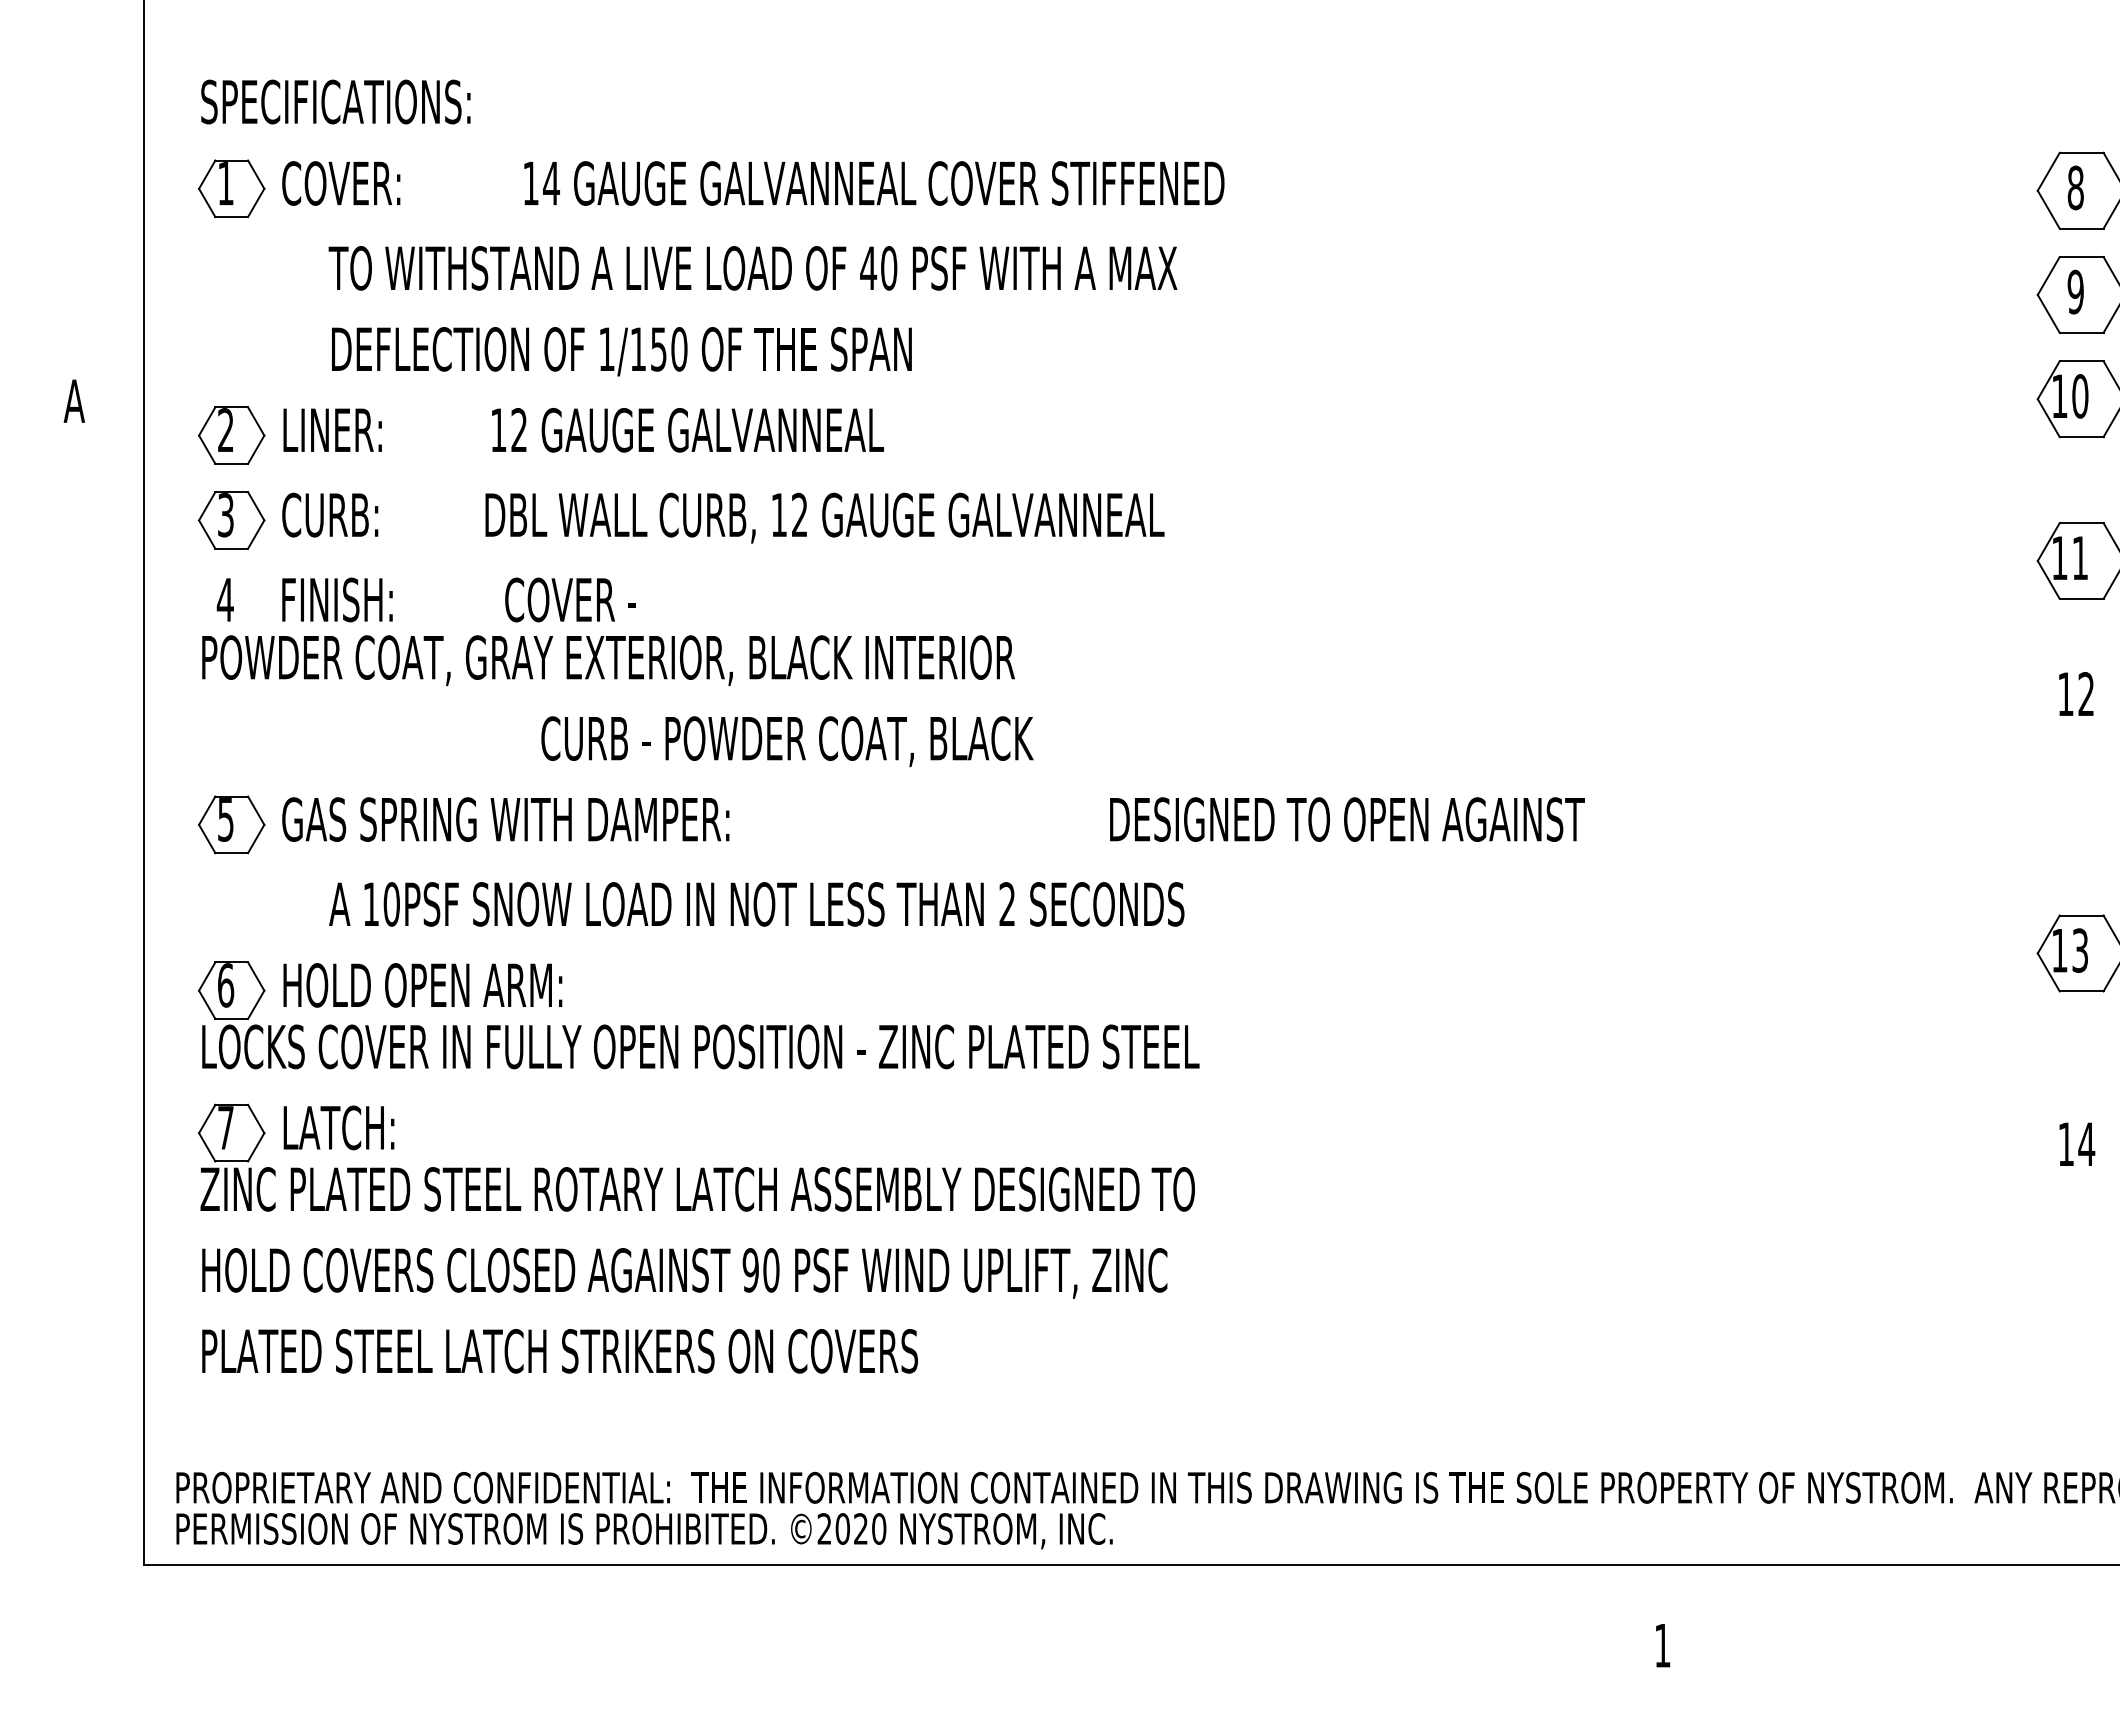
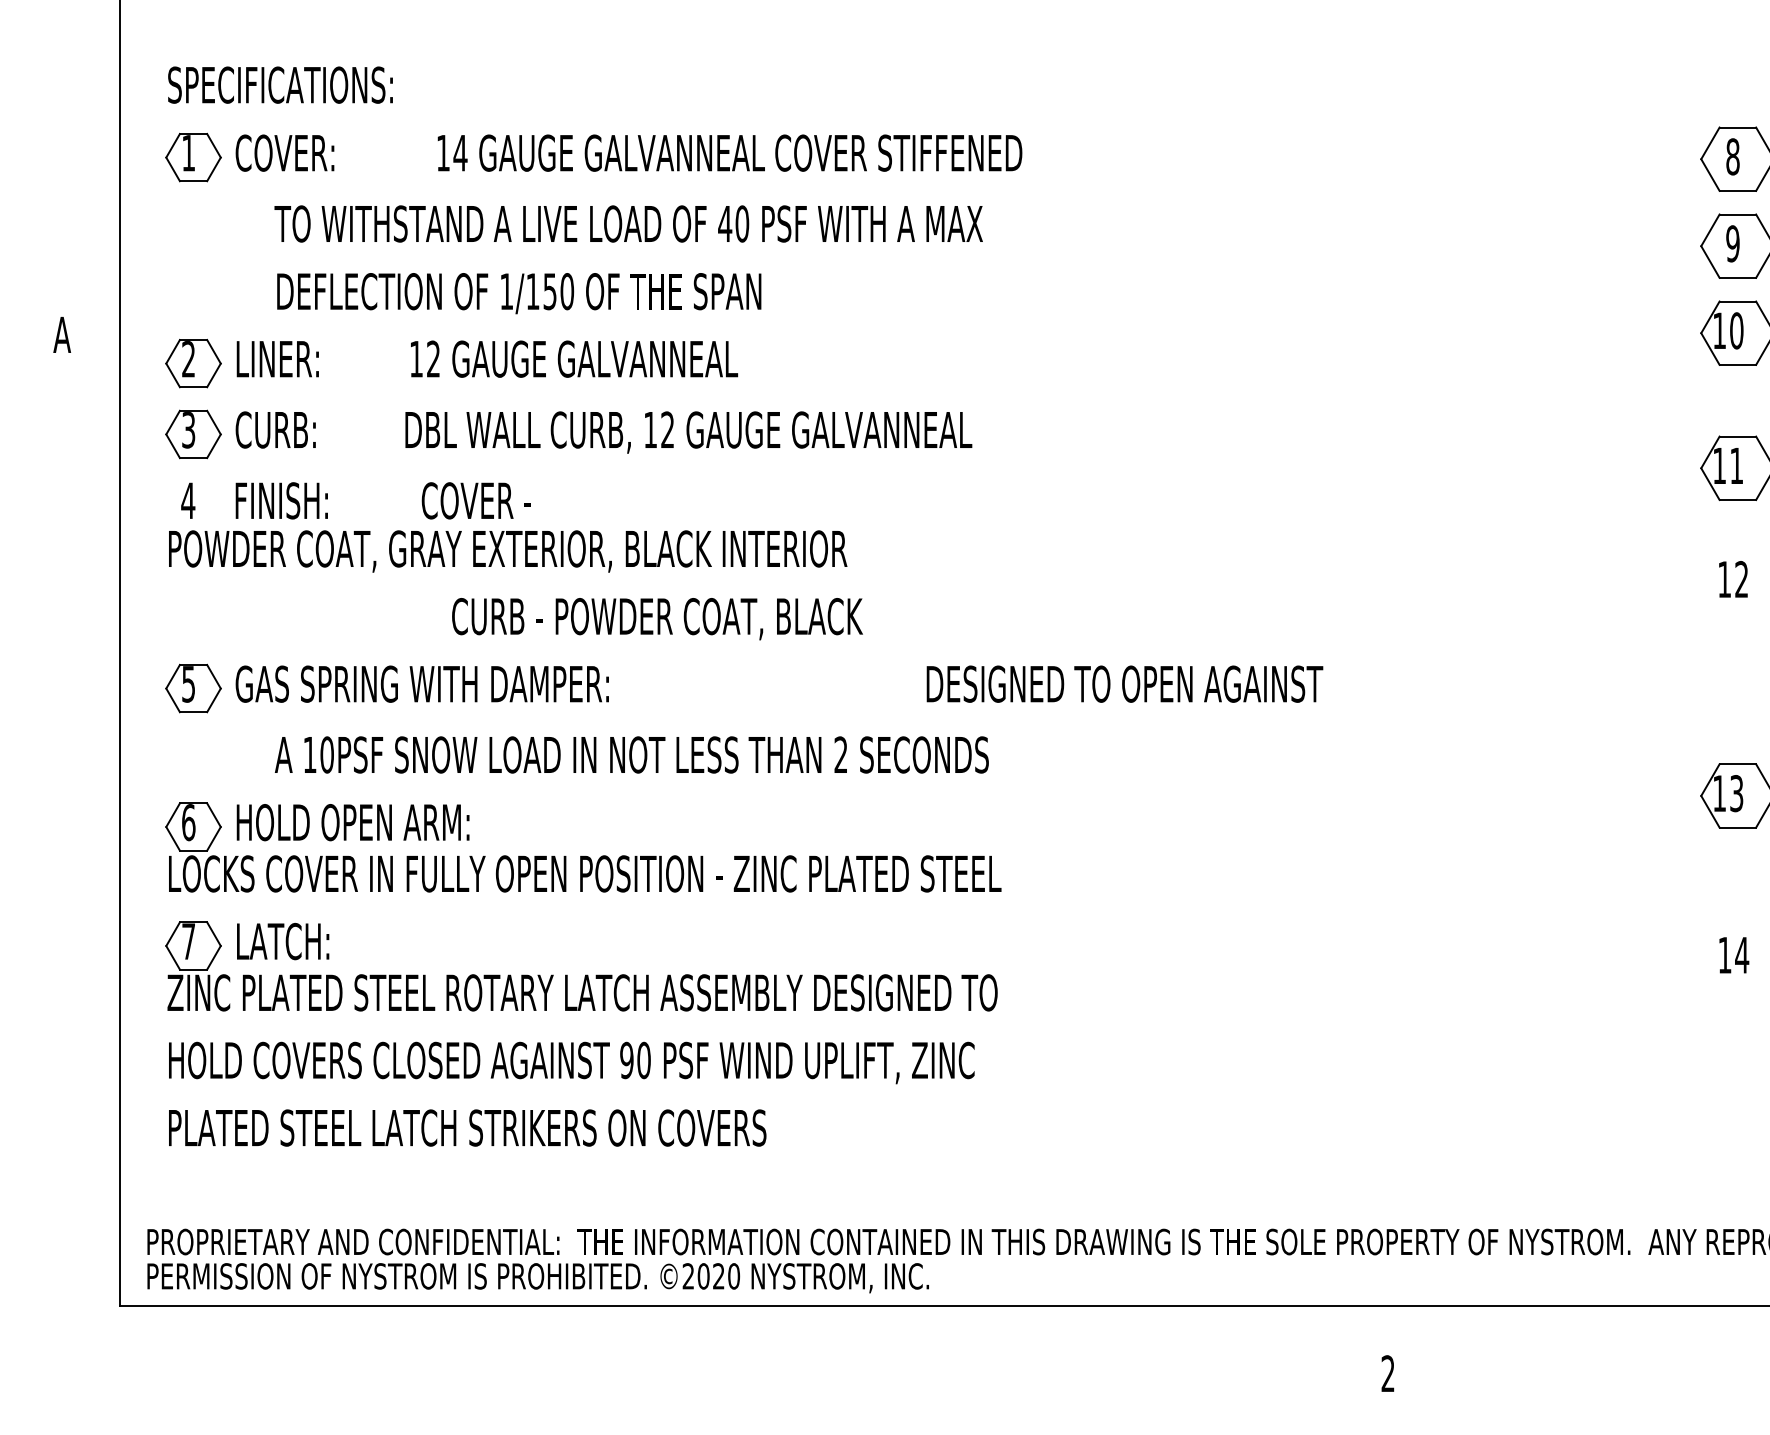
text: (1662, 1645) -> (1387, 1373), 1 -> 2

